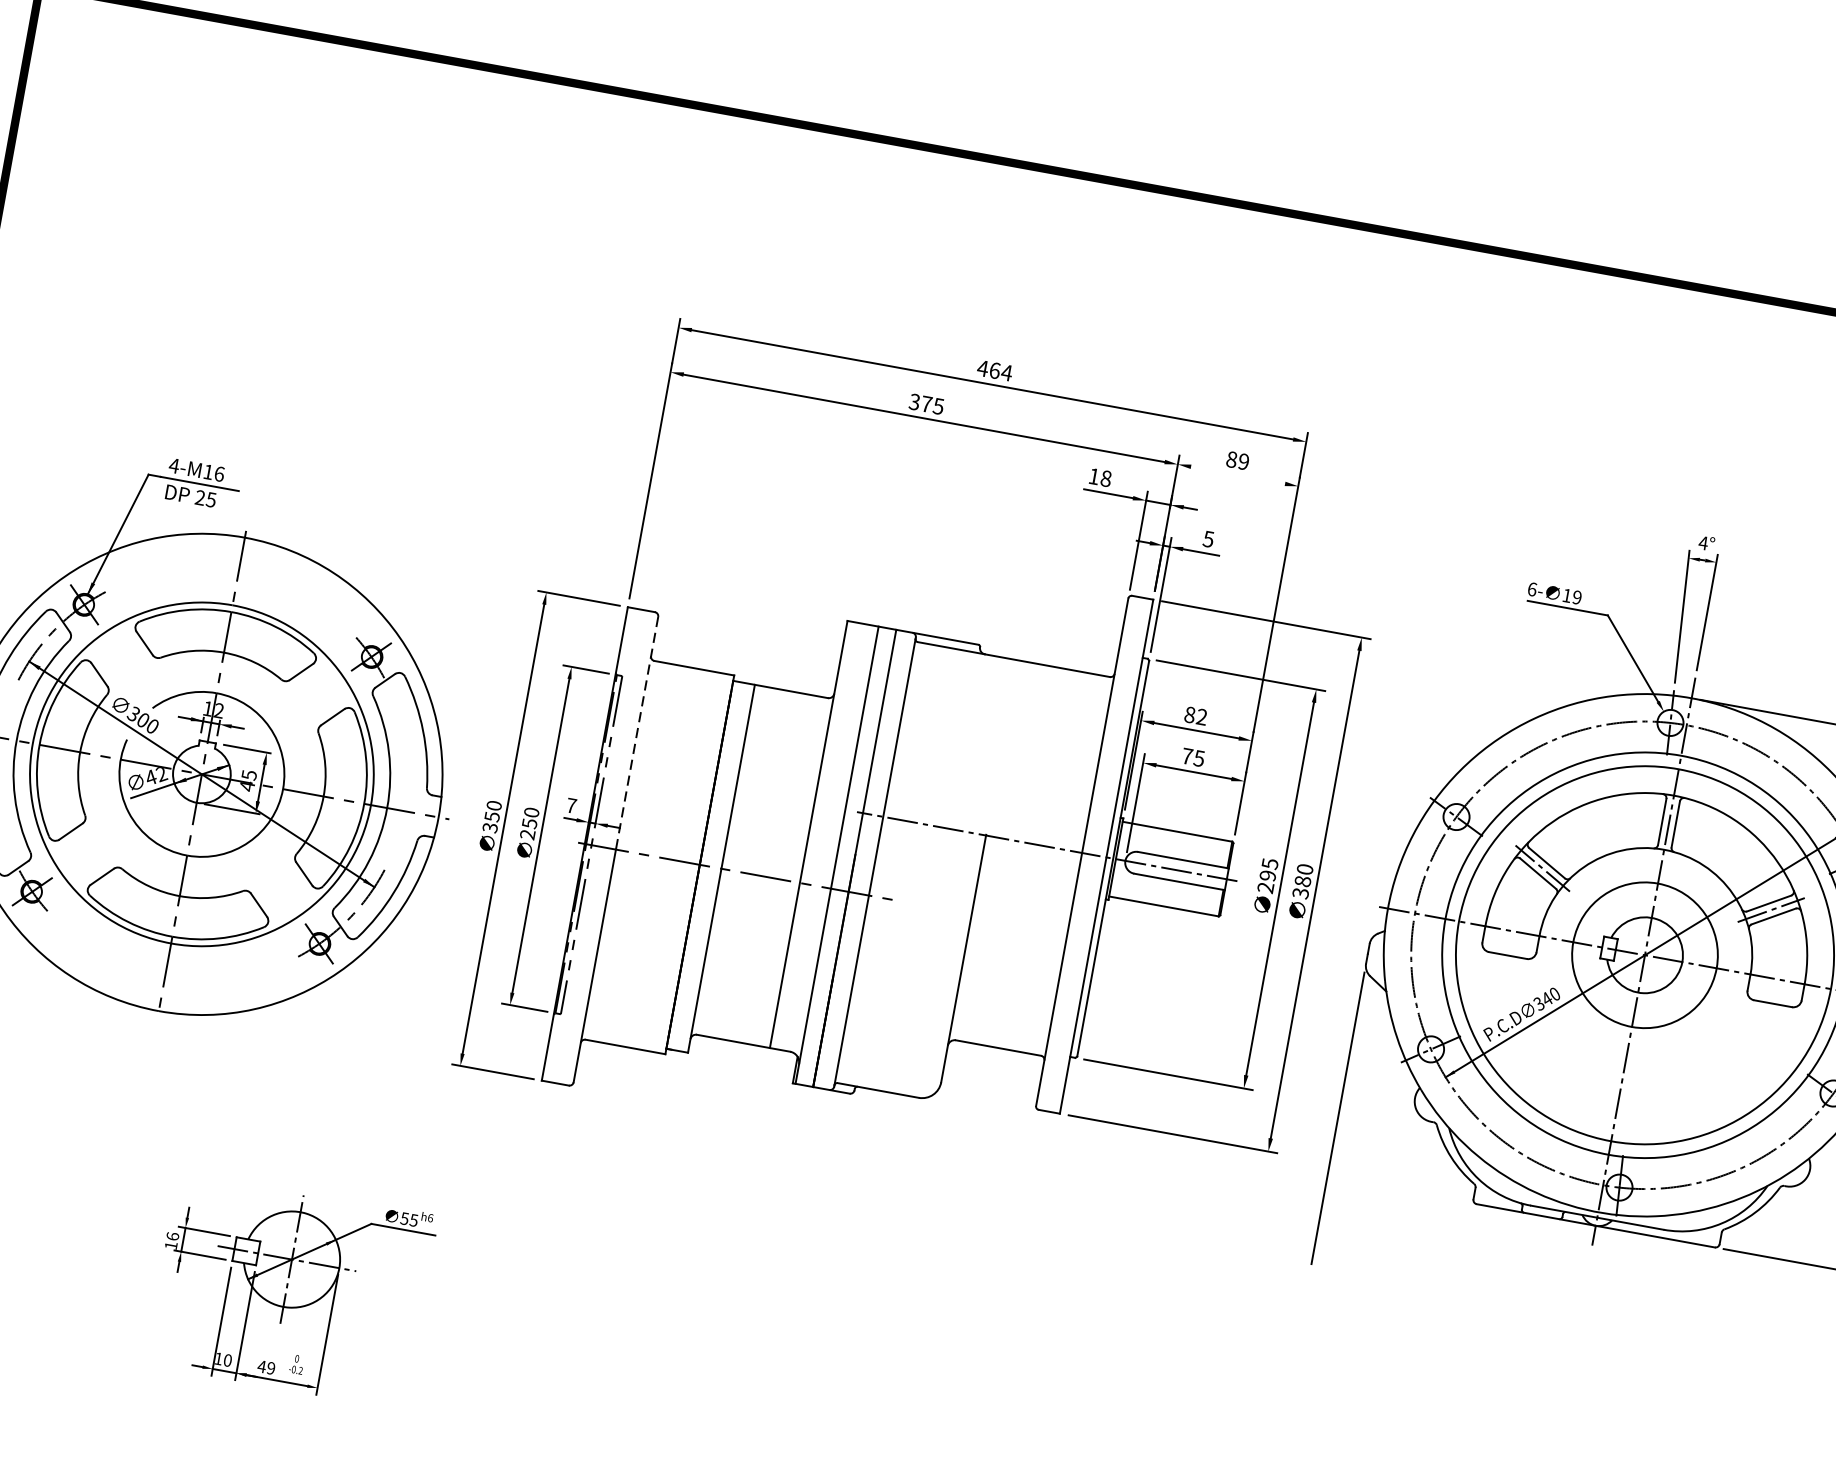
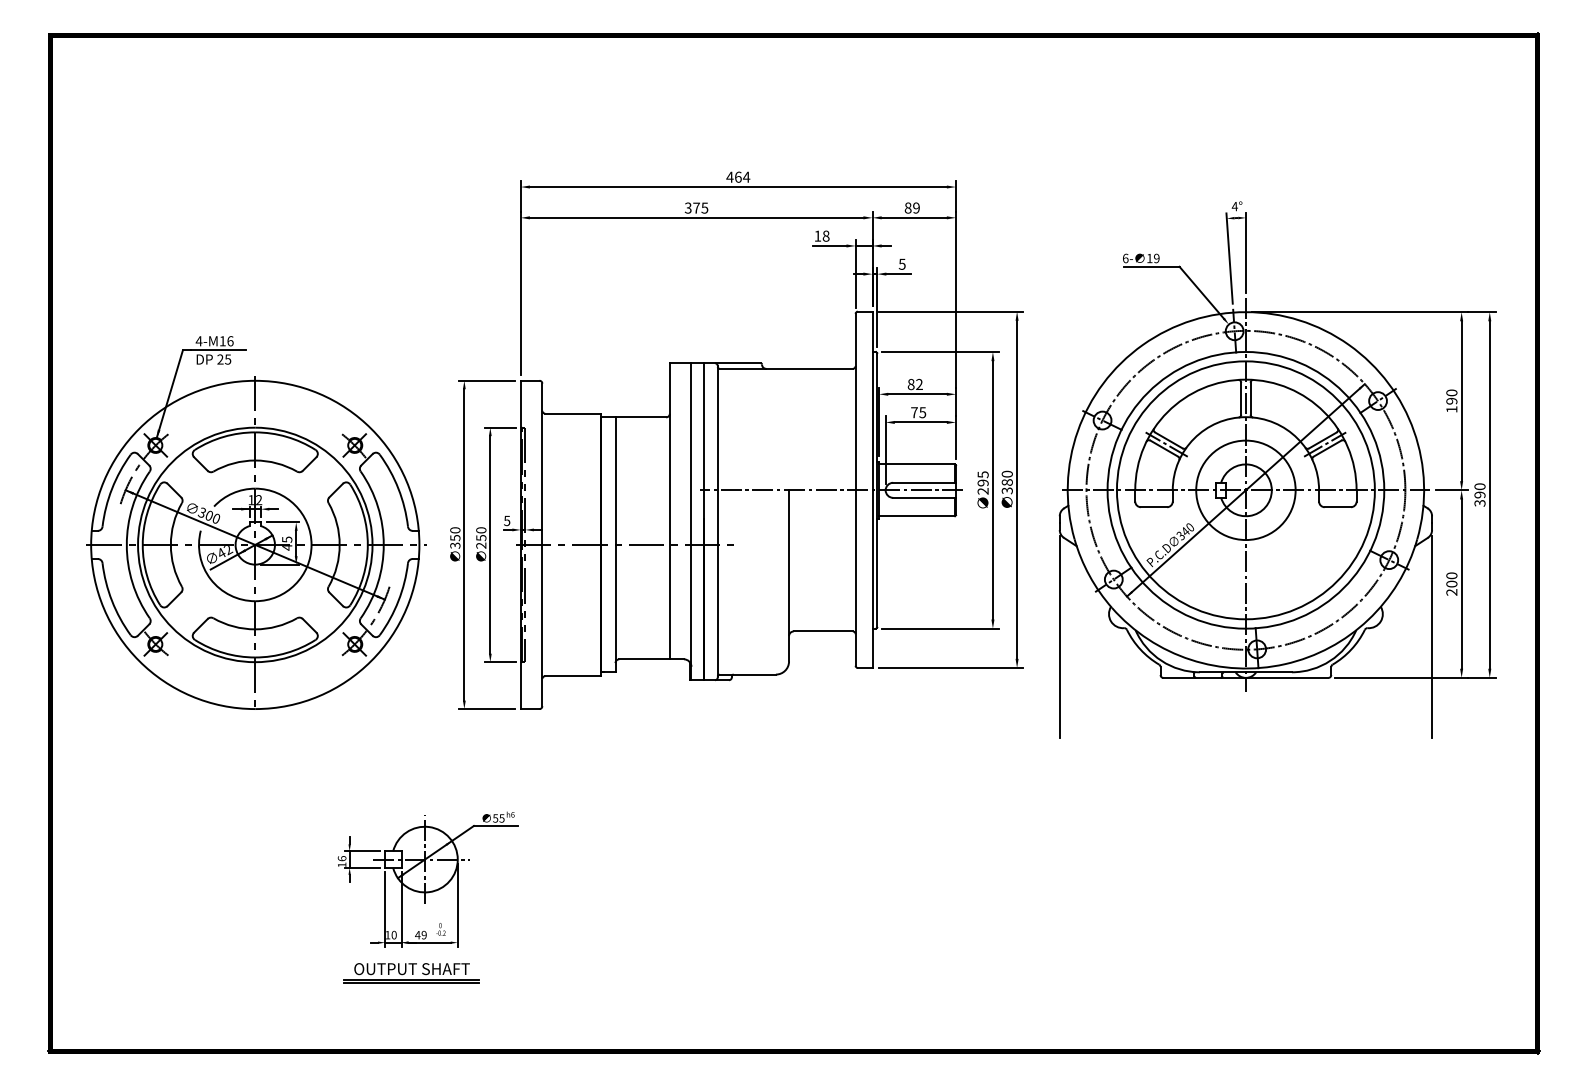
line: (1237, 474) -> (913, 217), added
line: (637, 733) -> (542, 464), dashed -> solid
text: (571, 806) -> (507, 521), 7 -> 5
part: (290, 1288) -> (427, 879), moved
part: (314, 1433) -> (411, 973), added

